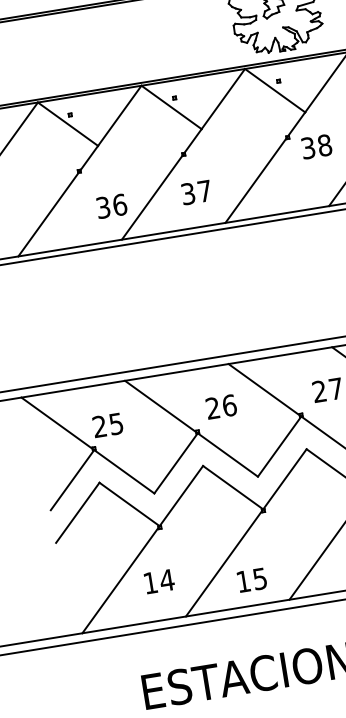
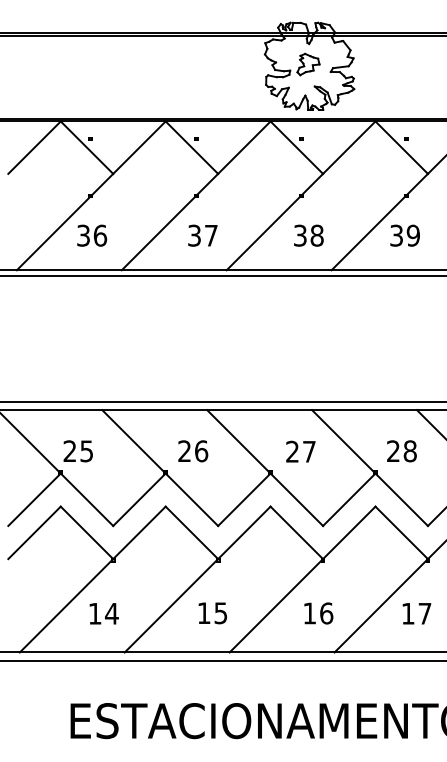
text: (316, 146) -> (308, 235), moved
text: (112, 206) -> (92, 235), moved
text: (251, 580) -> (212, 613), moved

